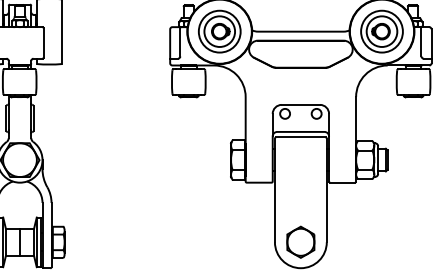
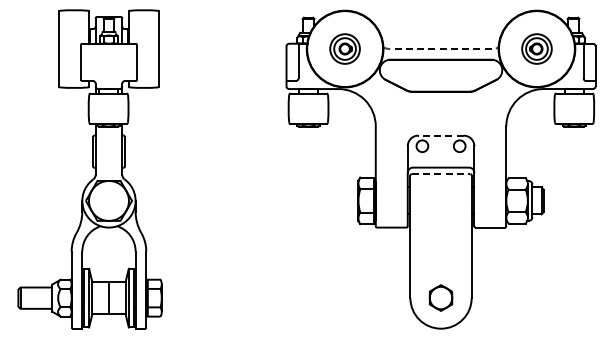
part: (219, 31) -> (344, 48), size x0.6
part: (381, 31) -> (536, 48), size x0.6
line: (301, 32) -> (441, 49), solid -> dashed
line: (301, 104) -> (441, 135), solid -> dashed
line: (301, 137) -> (441, 174), solid -> dashed
part: (300, 241) -> (440, 297), size x0.7

